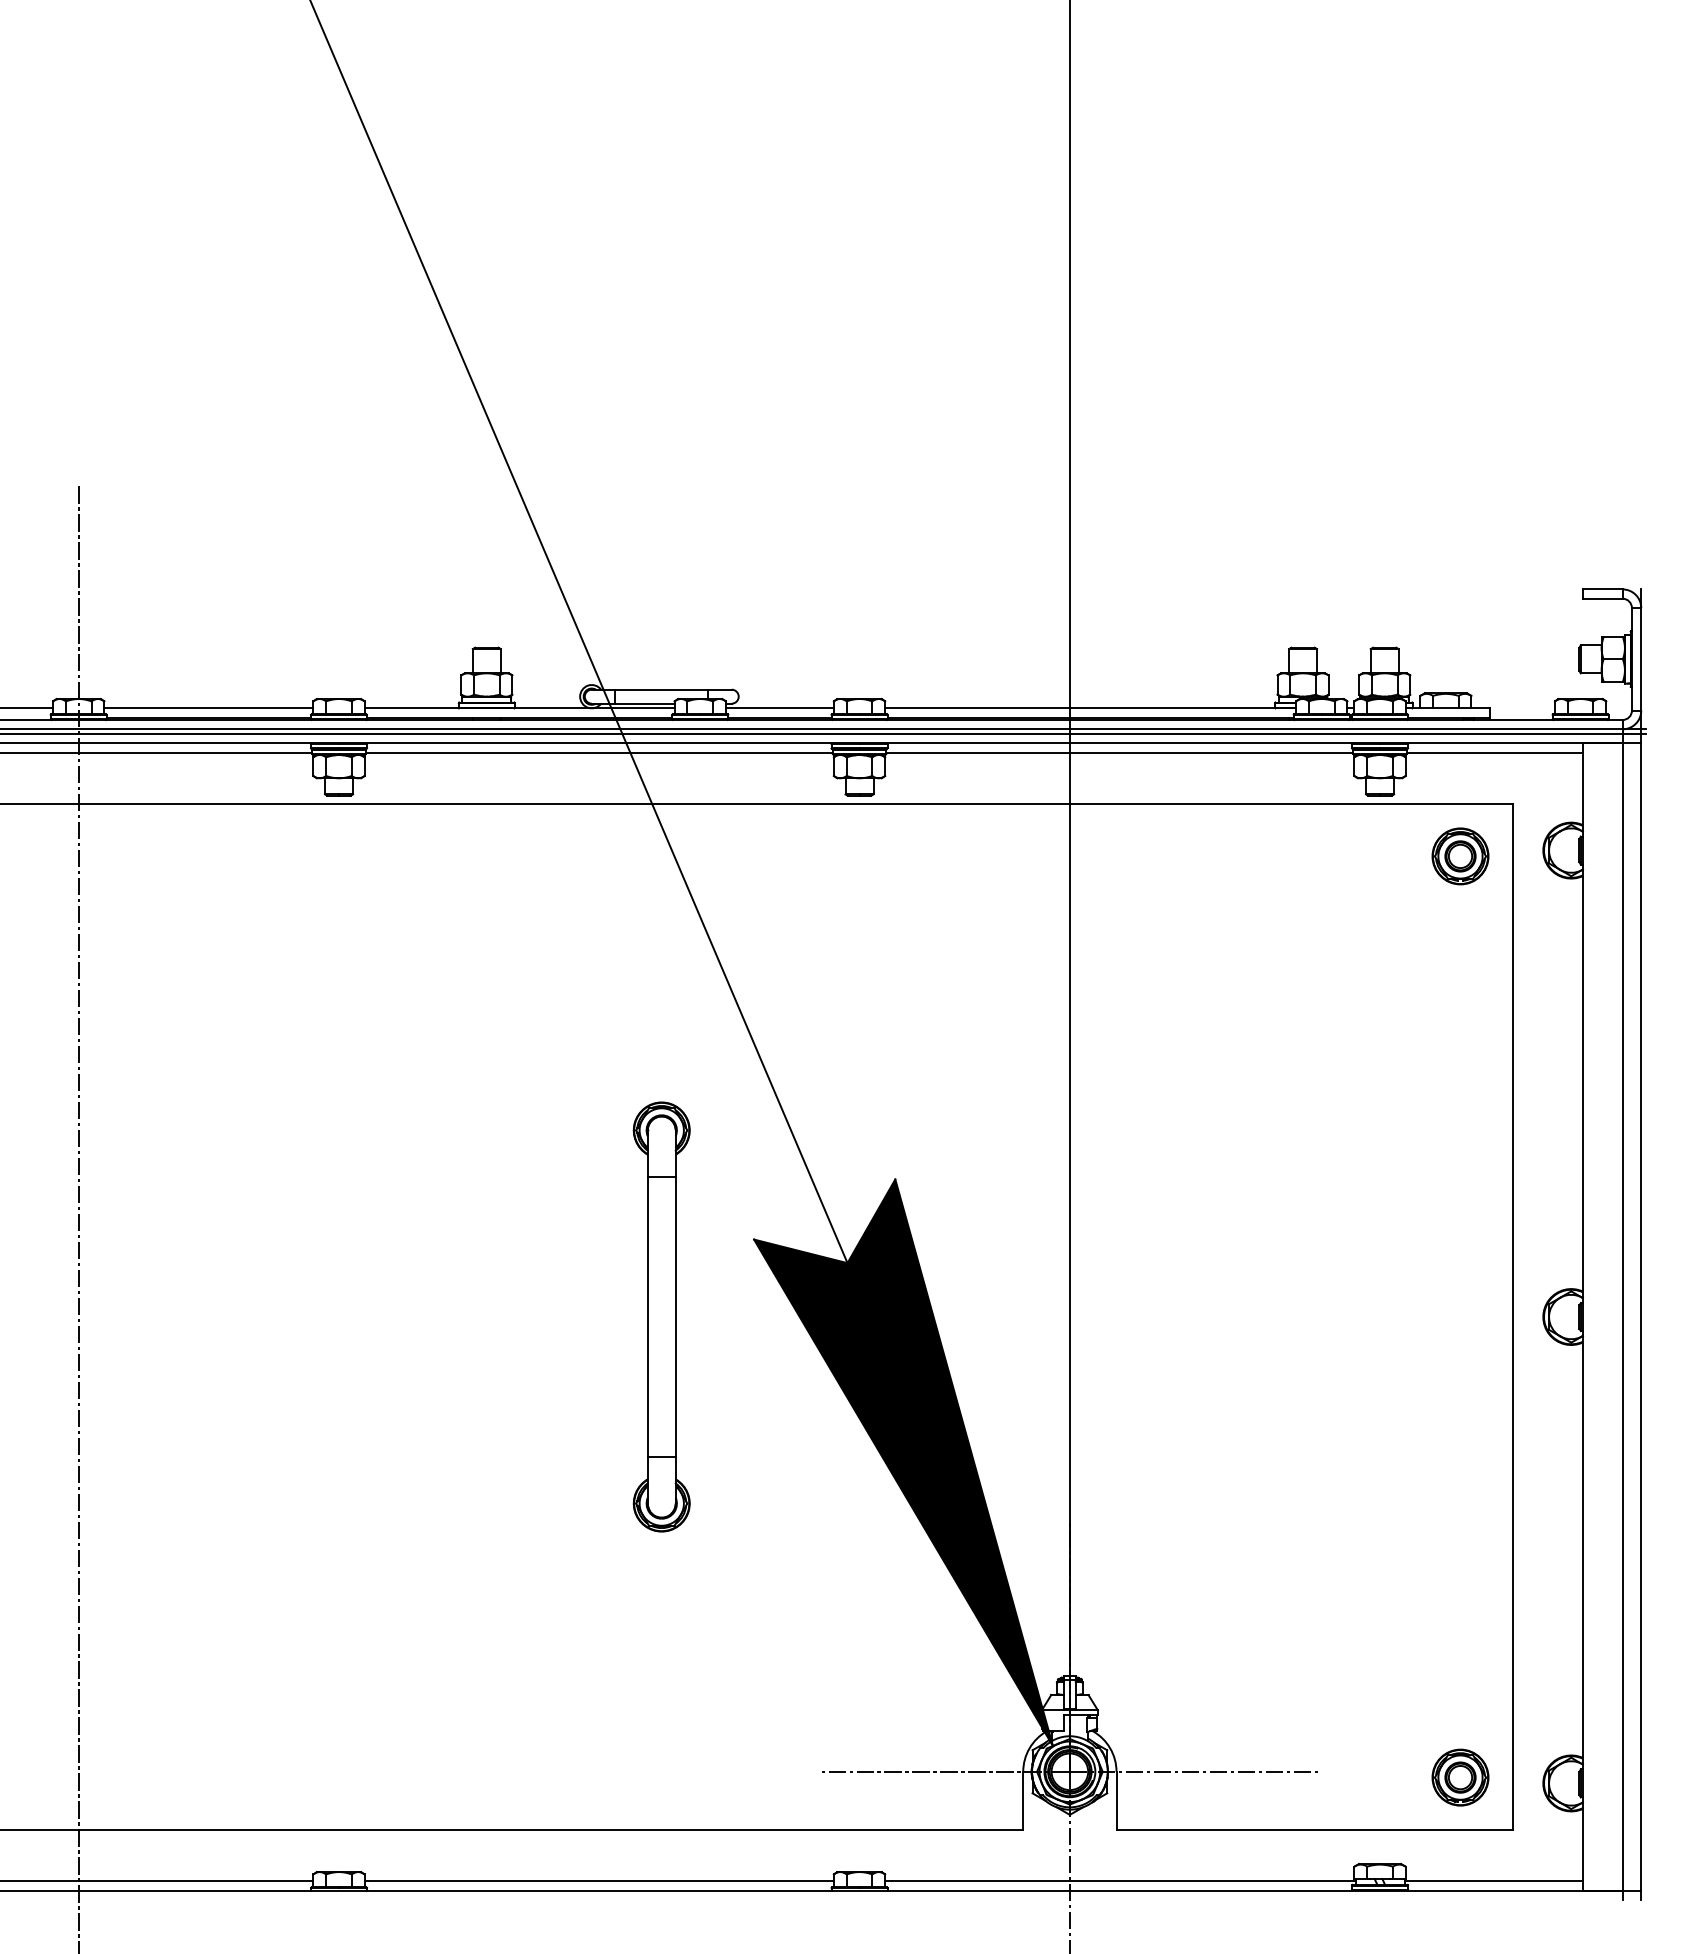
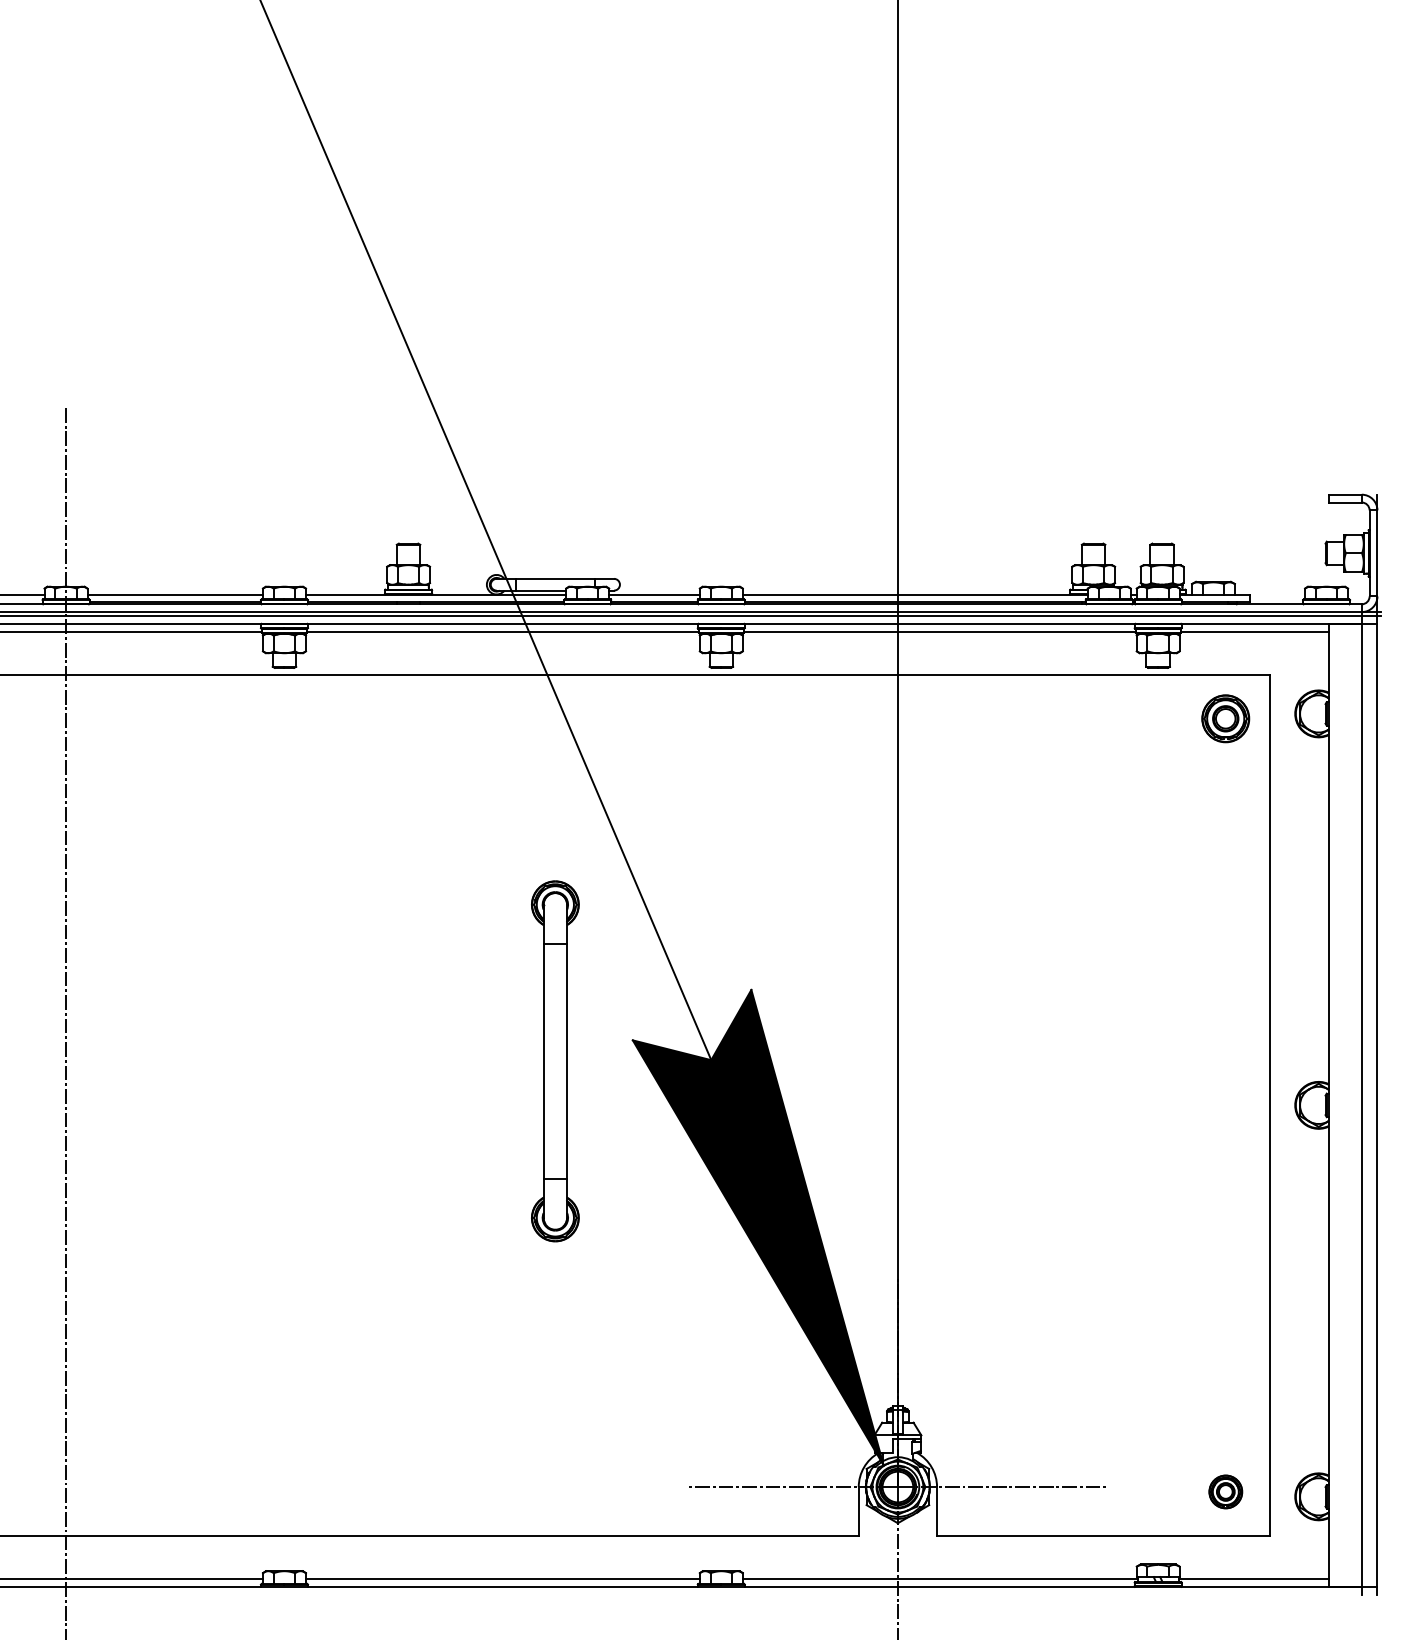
part: (661, 1317) -> (555, 1061), moved
part: (1460, 1777) -> (1225, 1491), size x0.7

